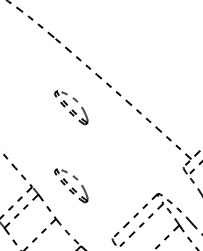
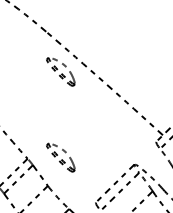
part: (71, 107) -> (61, 71), moved

